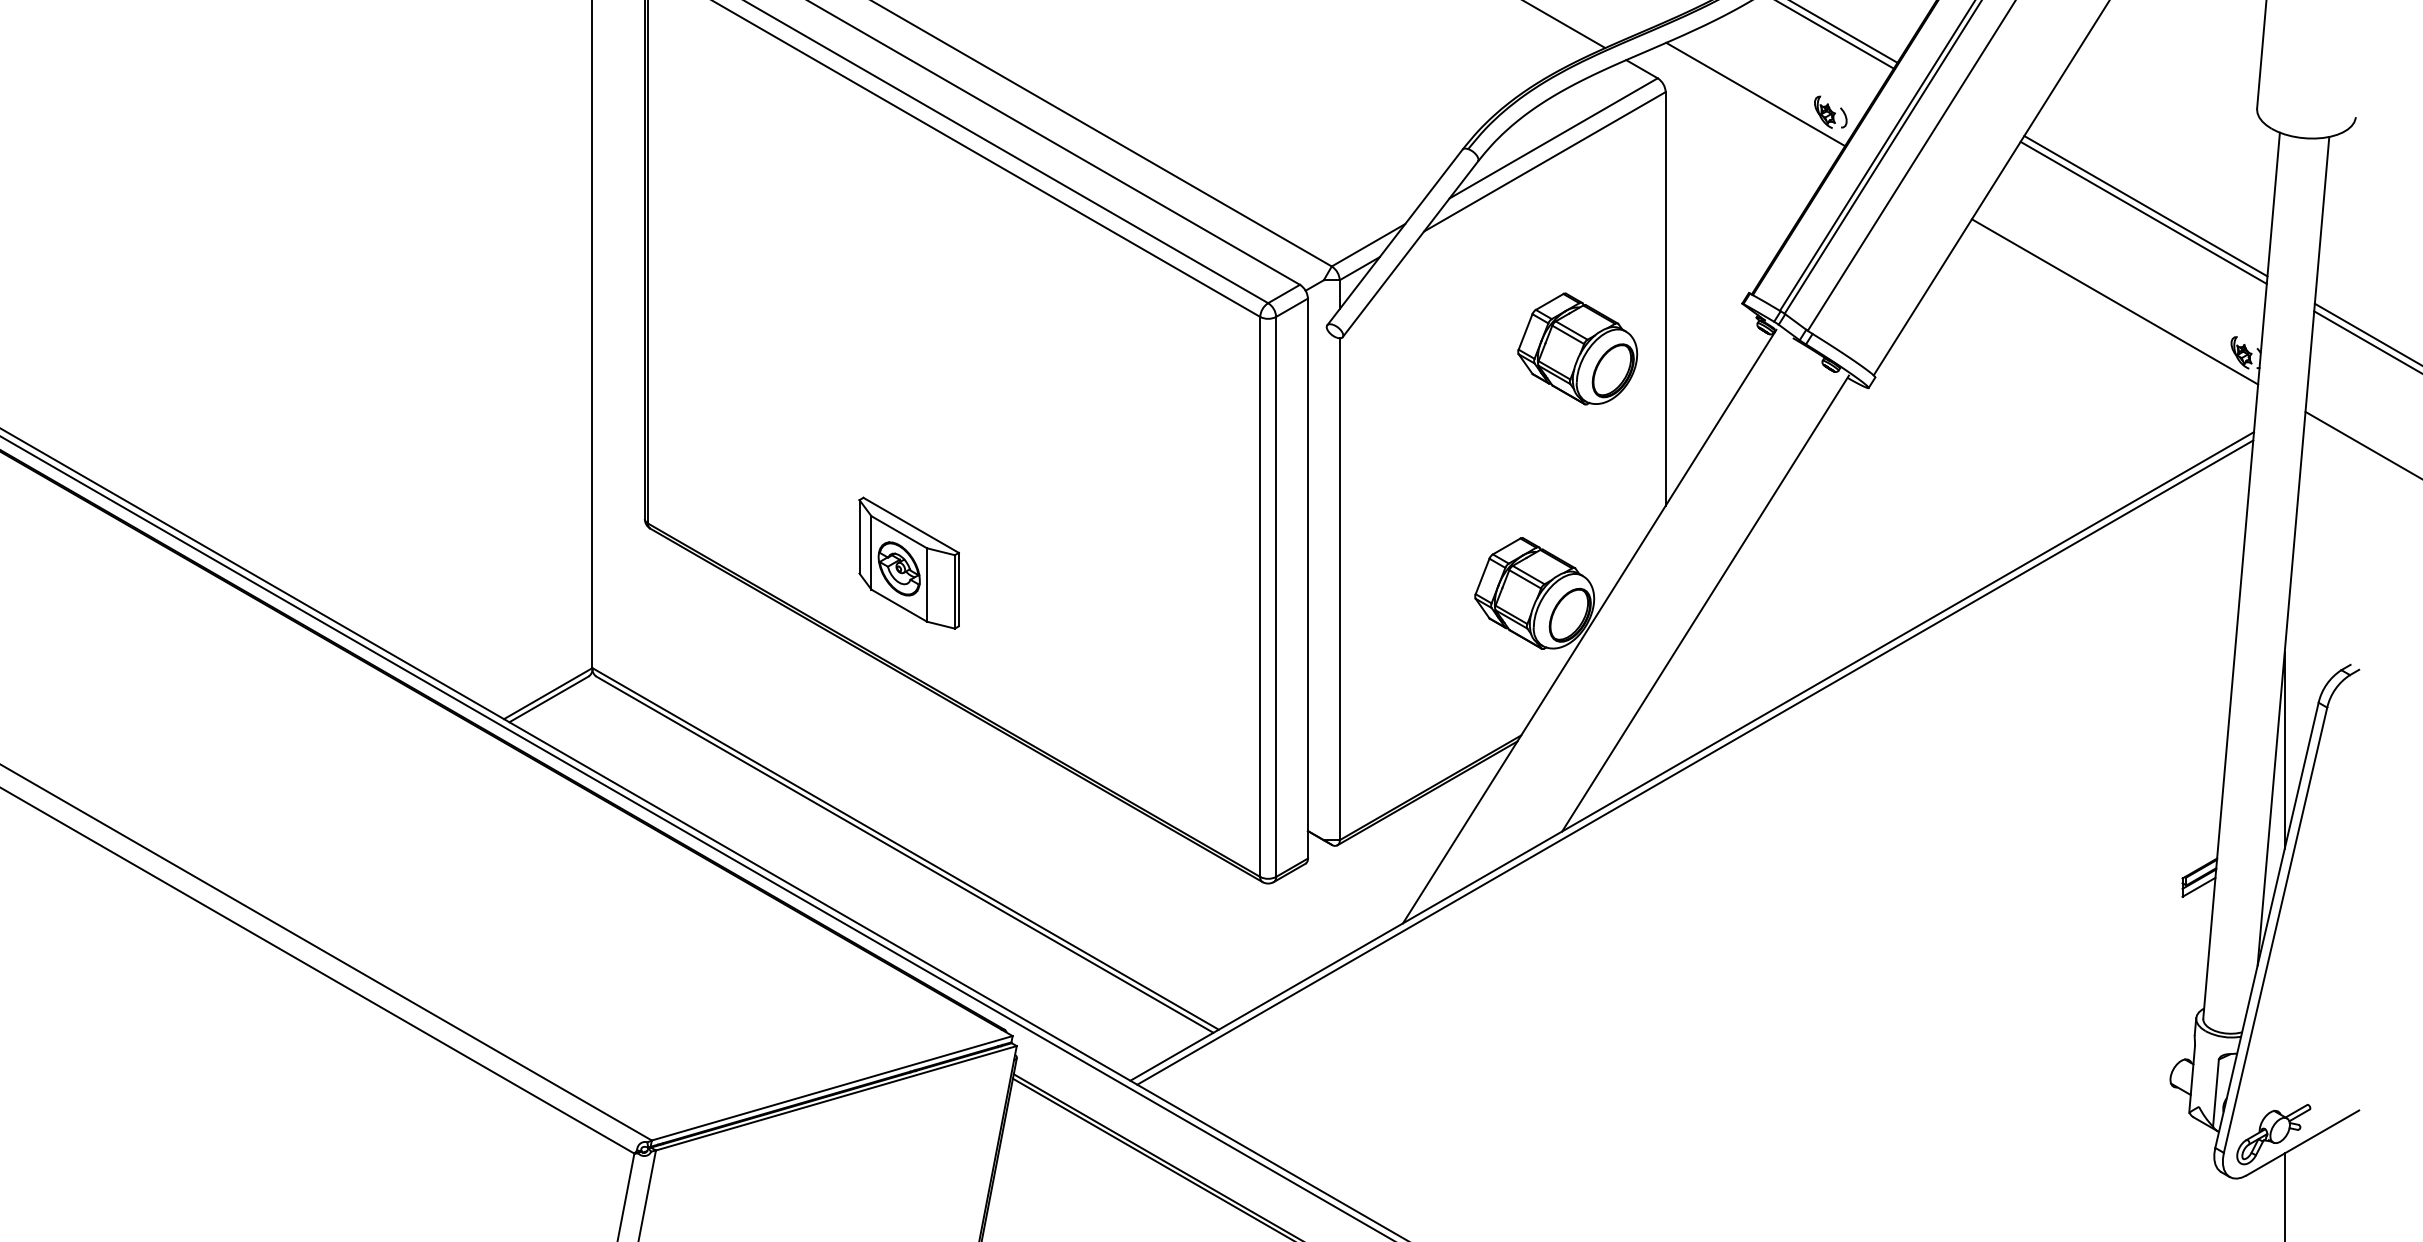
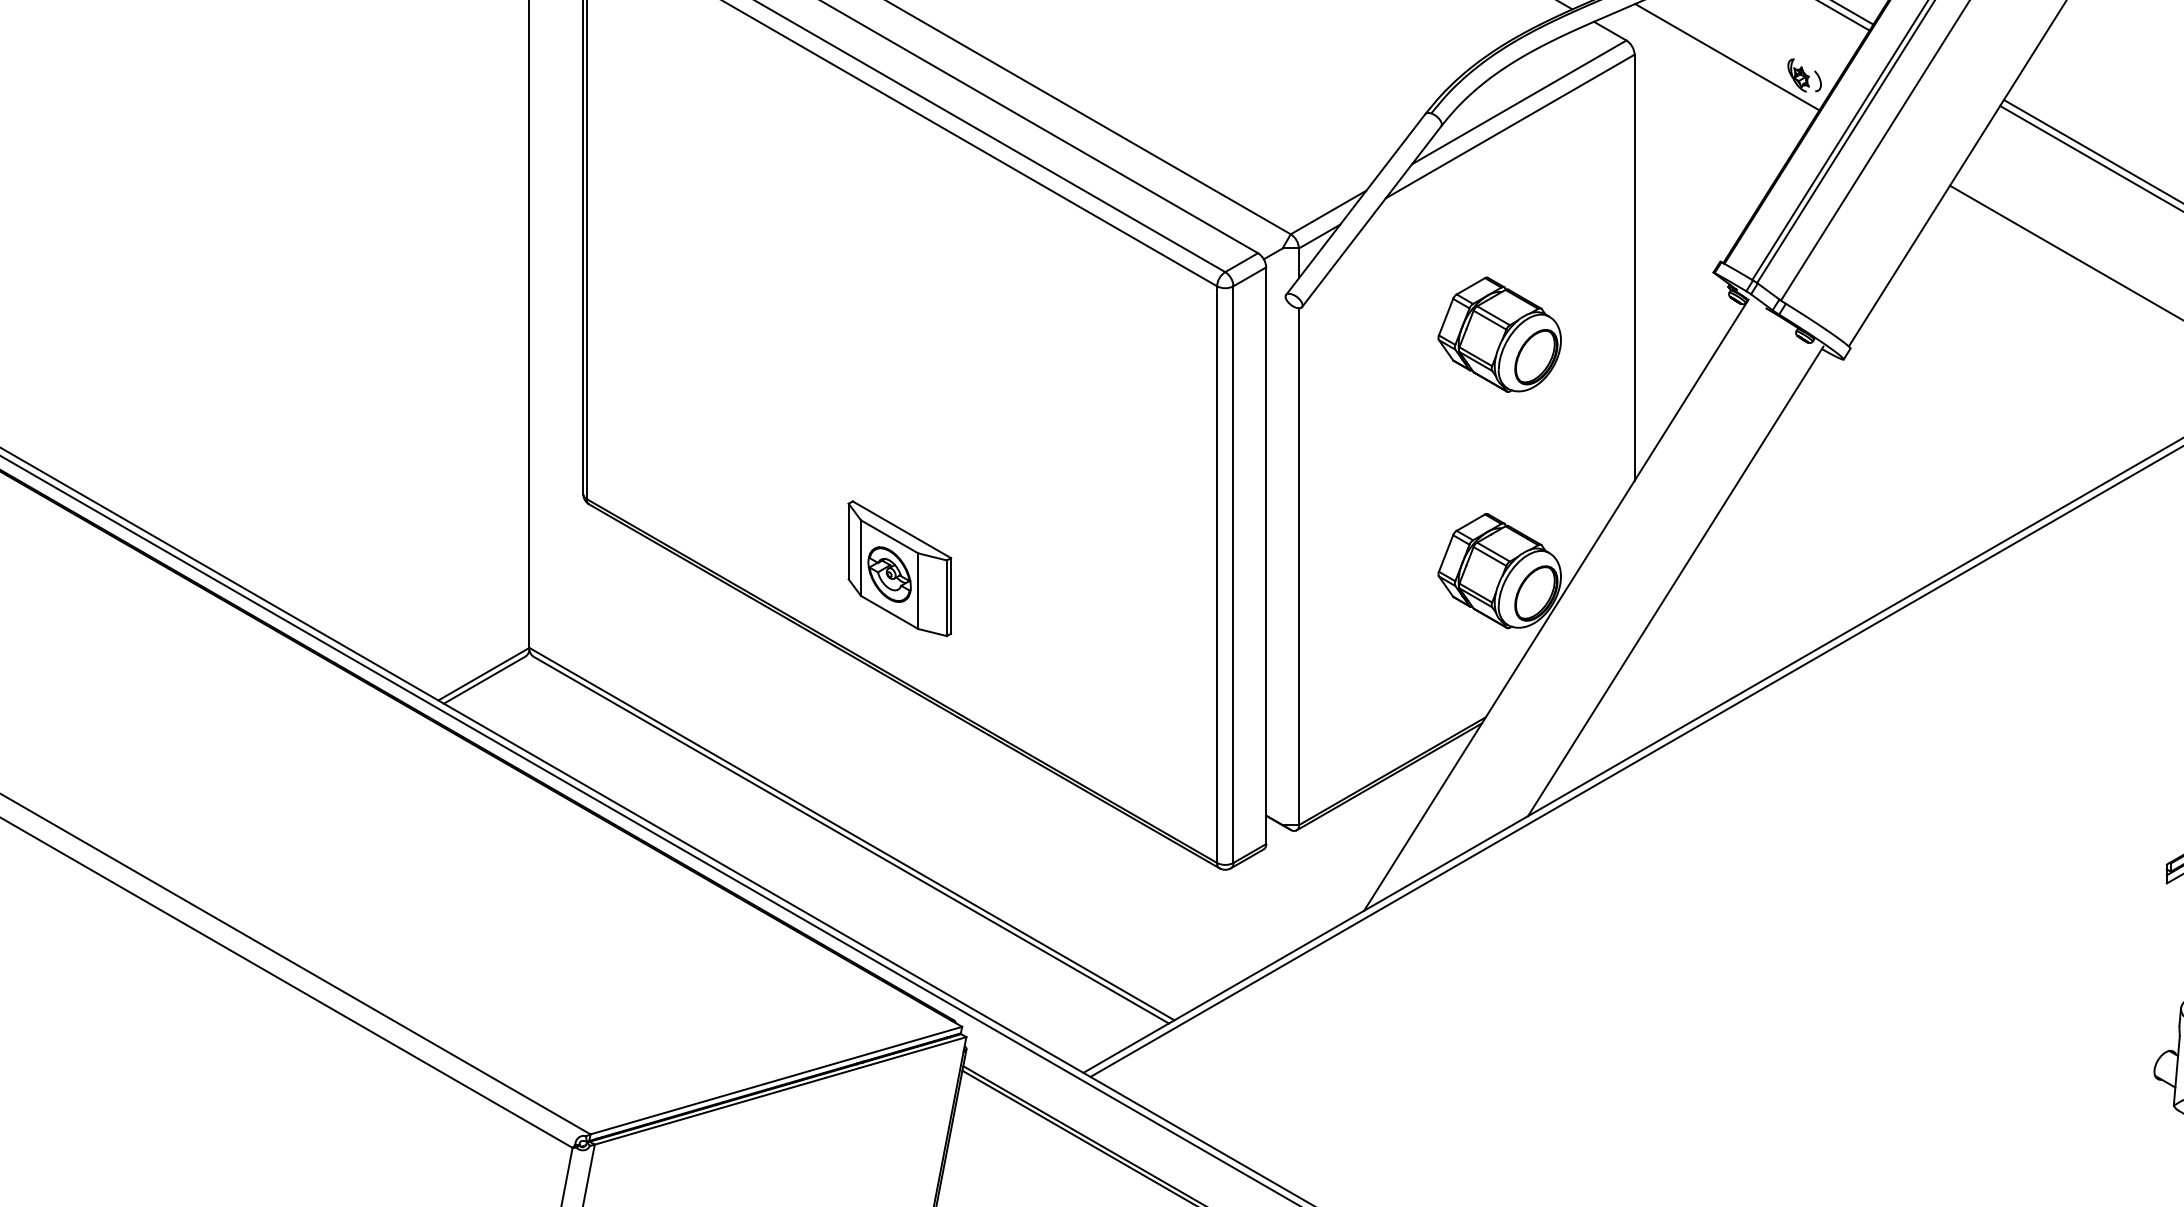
part: (1577, 348) -> (1499, 334), moved
part: (908, 562) -> (899, 567), moved

